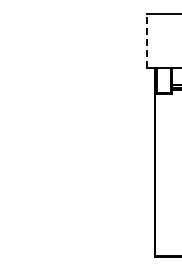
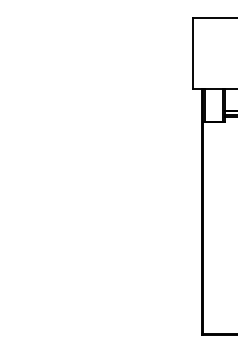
line: (147, 40) -> (192, 52), dashed -> solid

